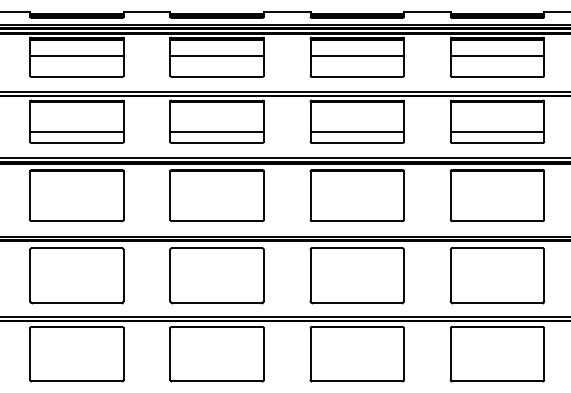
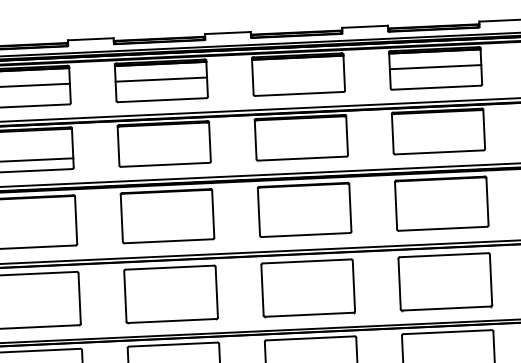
line: (356, 56) -> (297, 73), removed
line: (216, 132) -> (164, 154), removed
line: (356, 132) -> (301, 148), removed
line: (497, 132) -> (439, 141), removed

